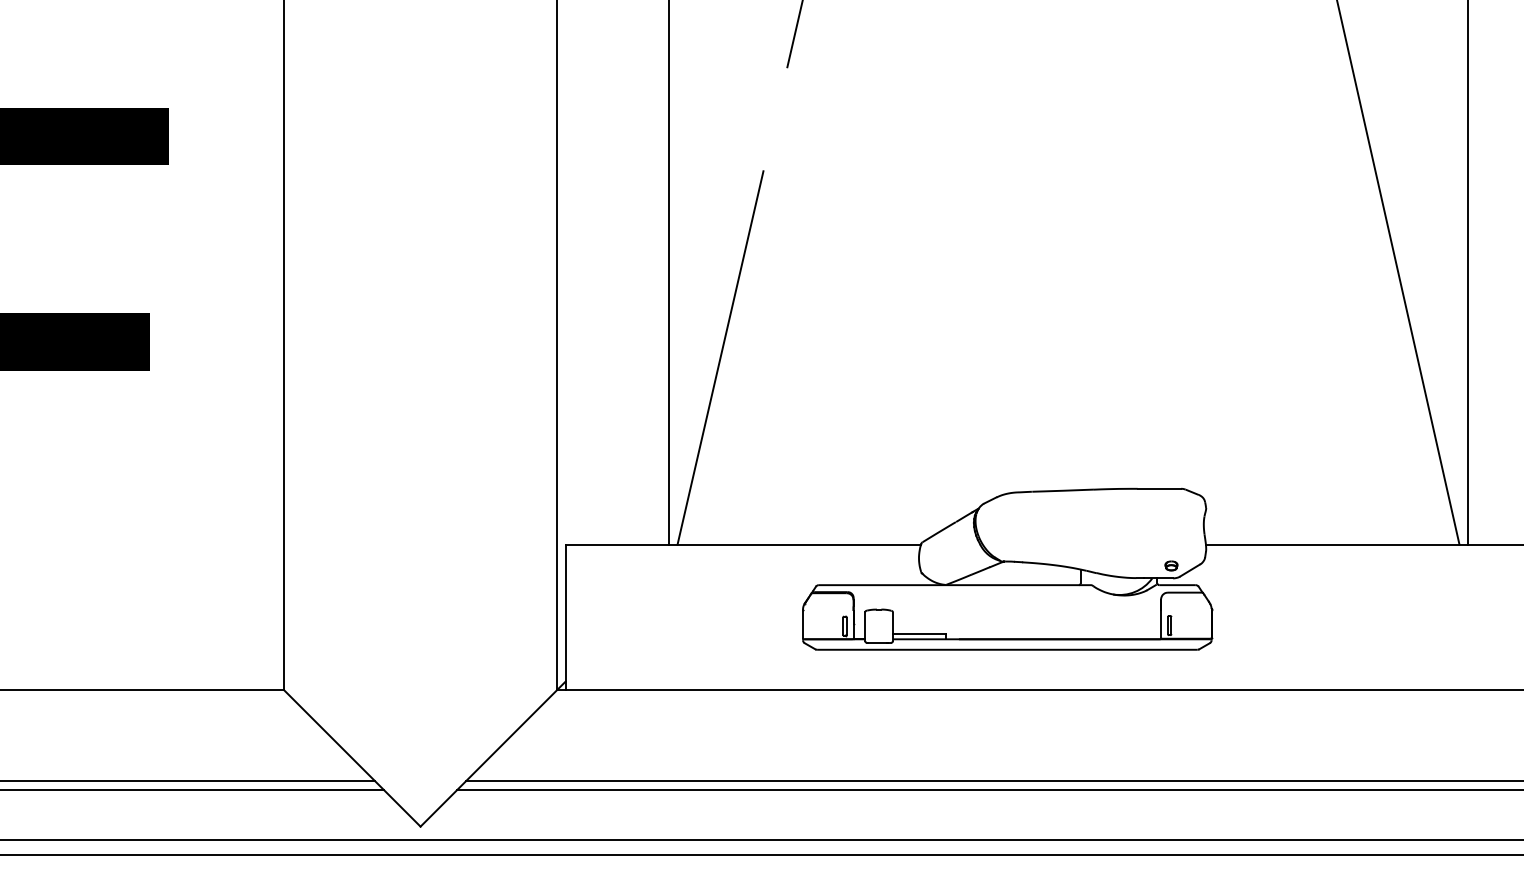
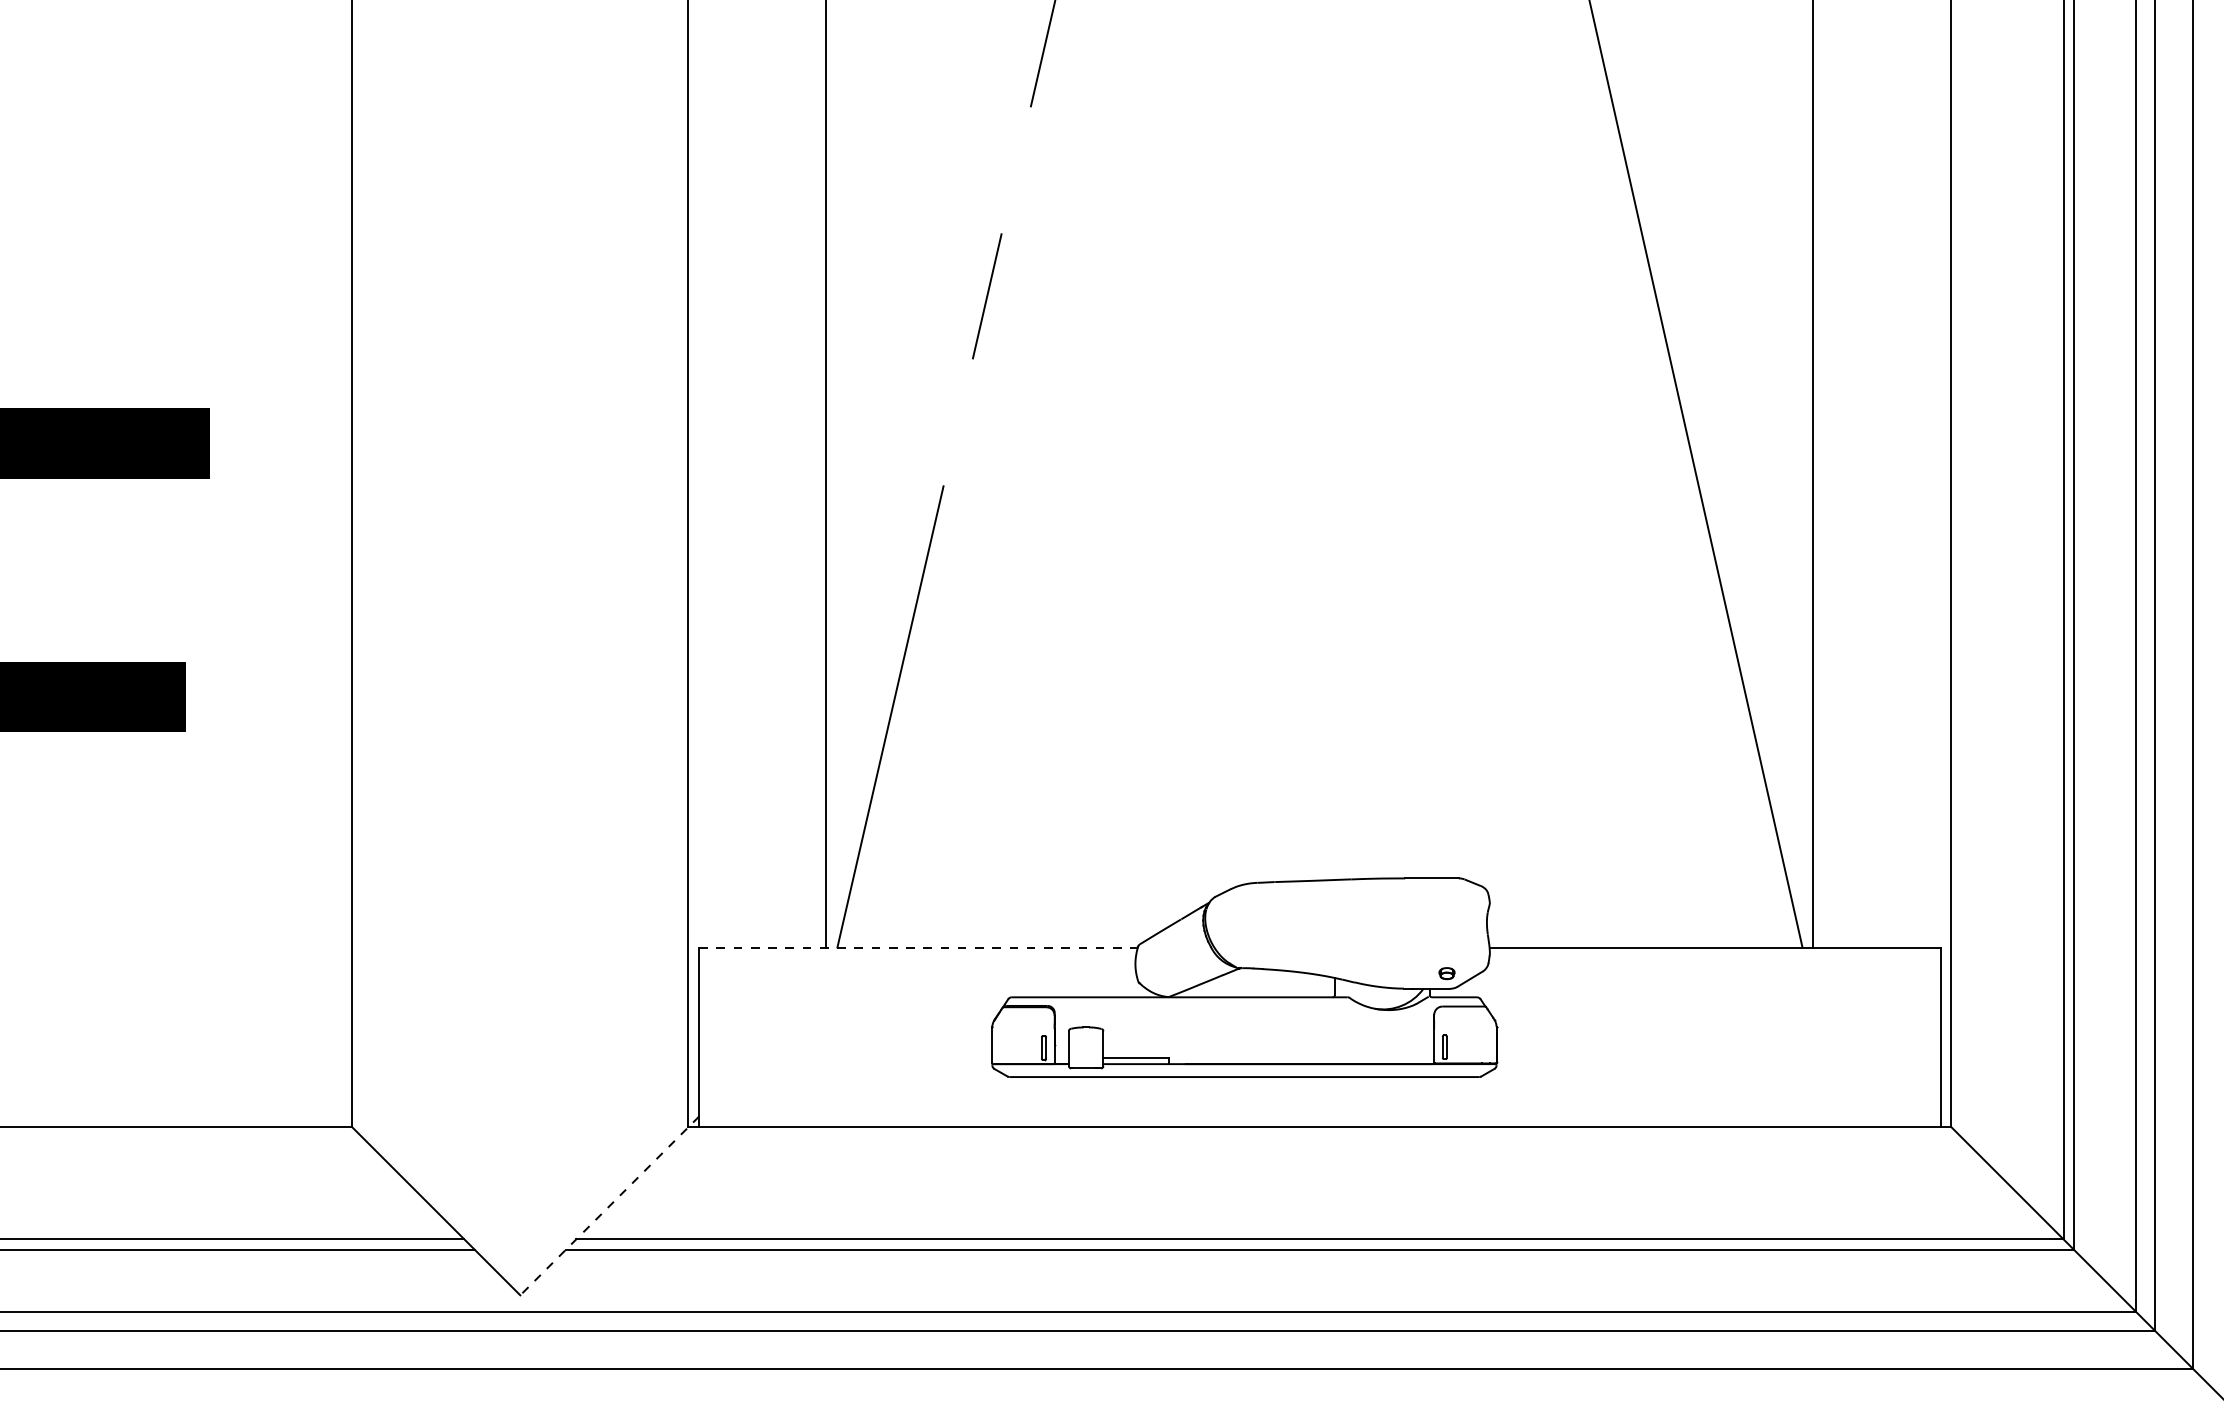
line: (744, 545) -> (919, 948), solid -> dashed
line: (492, 754) -> (609, 1206), solid -> dashed

